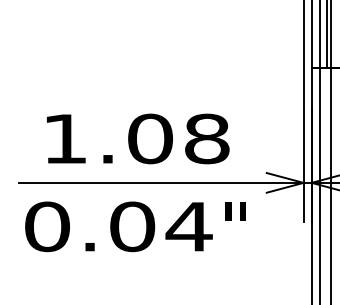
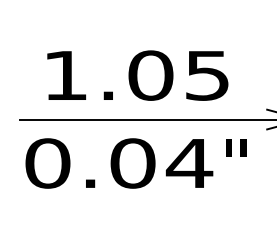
text: (207, 138) -> (207, 75), 1.08 -> 1.05

